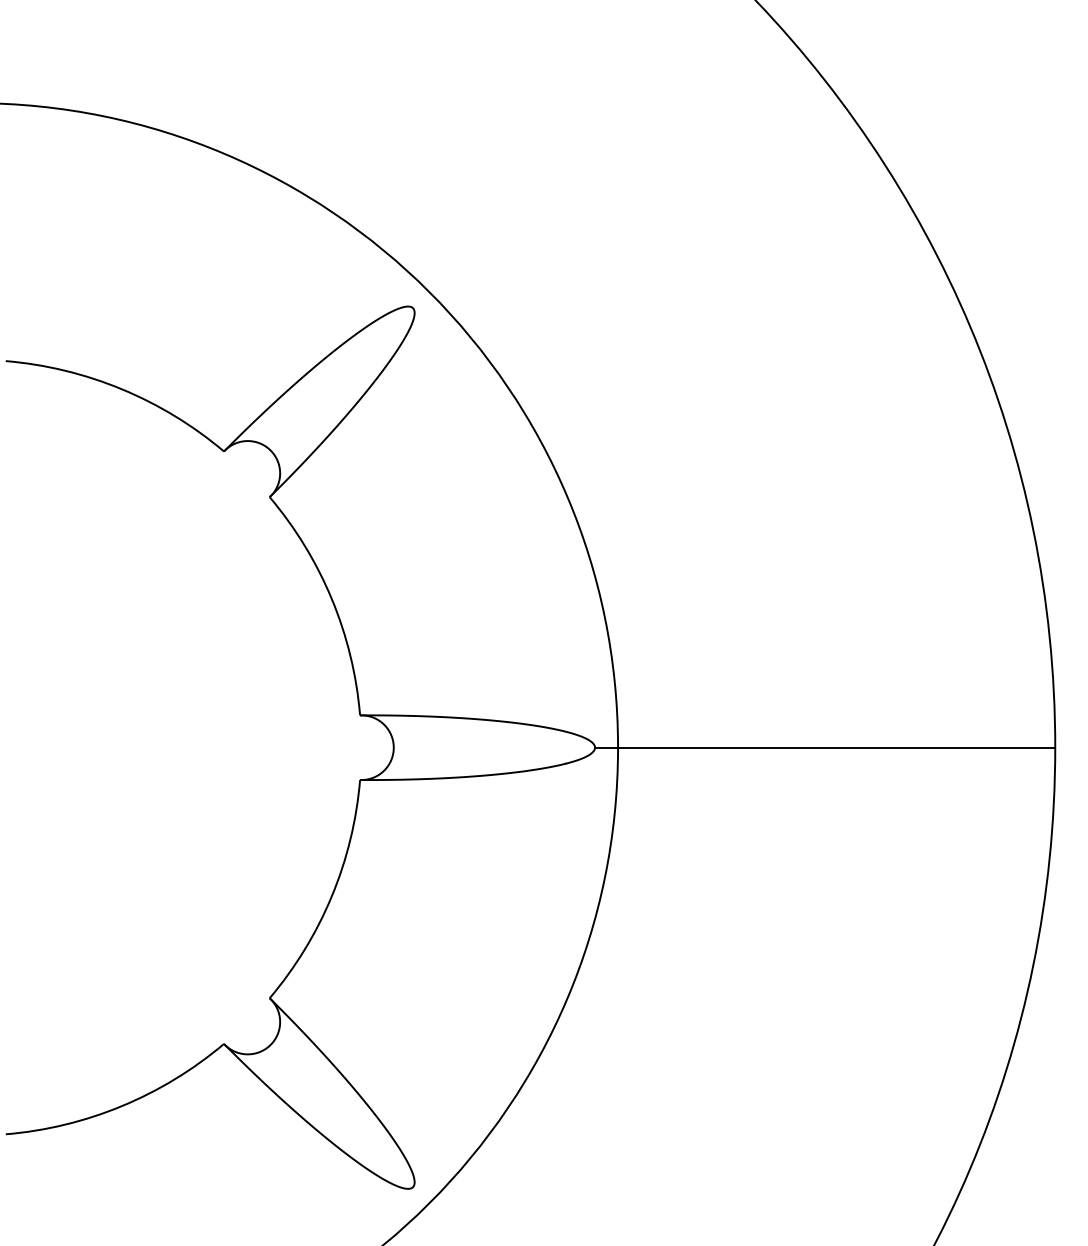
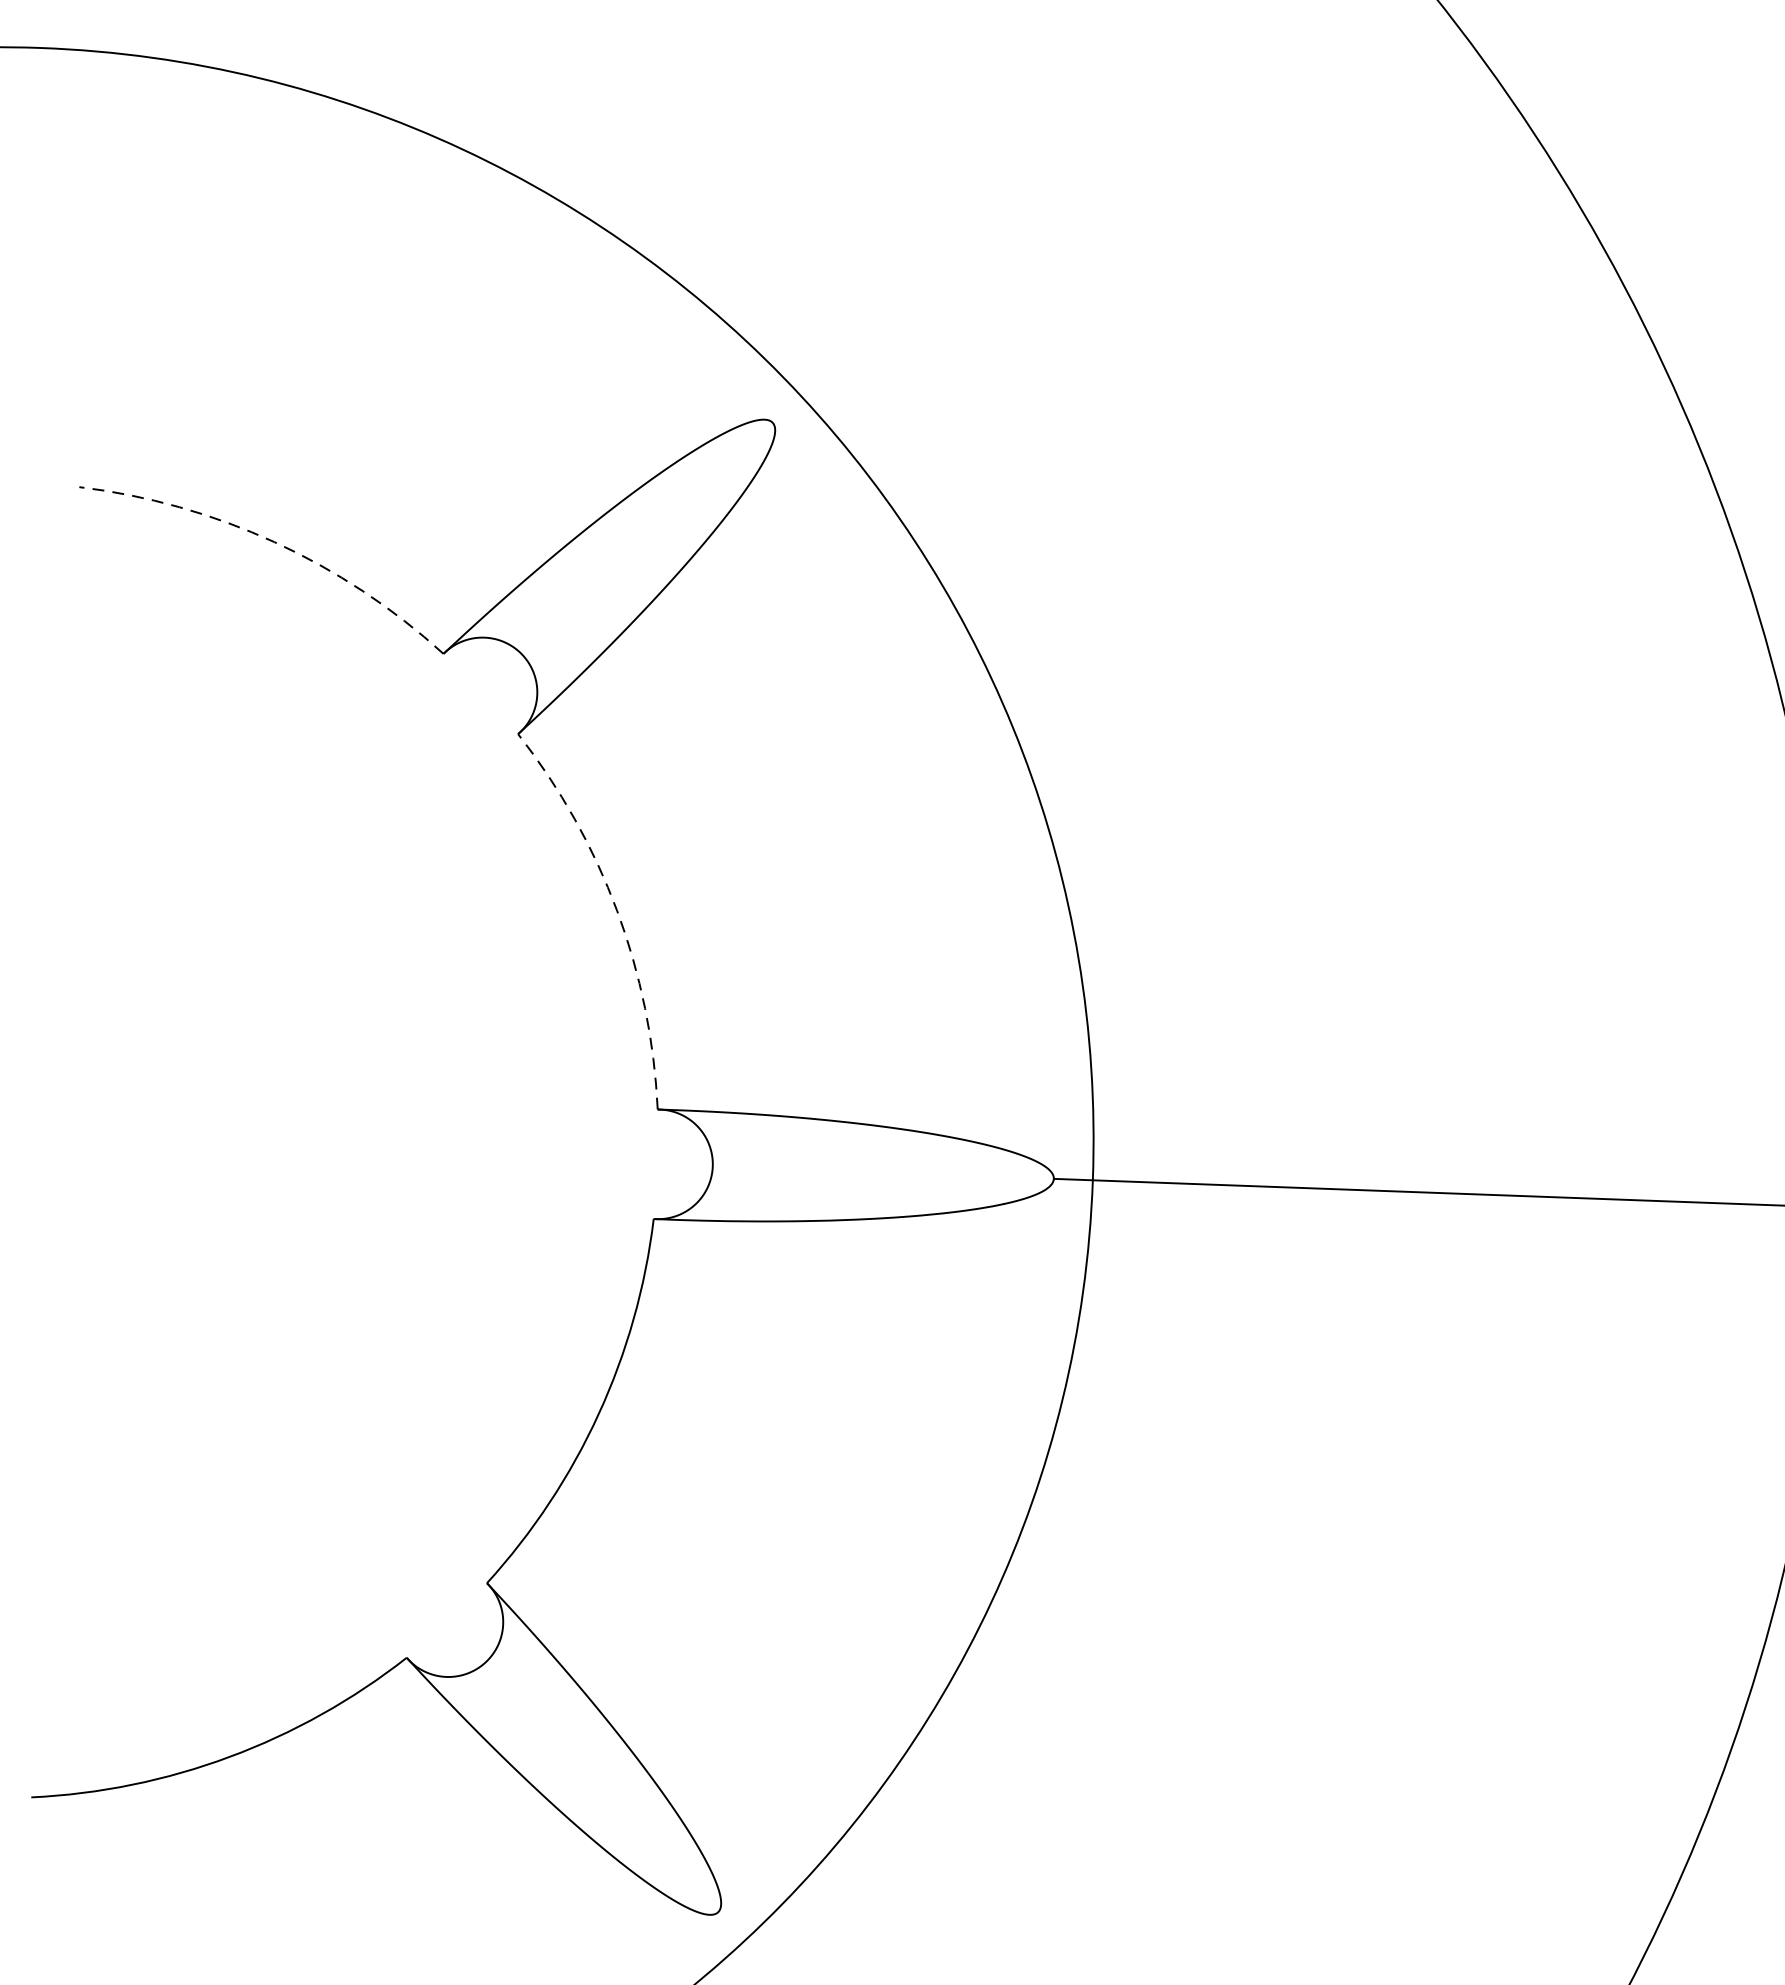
arc: (121, 389) -> (273, 542), solid -> dashed
arc: (331, 599) -> (616, 911), solid -> dashed

